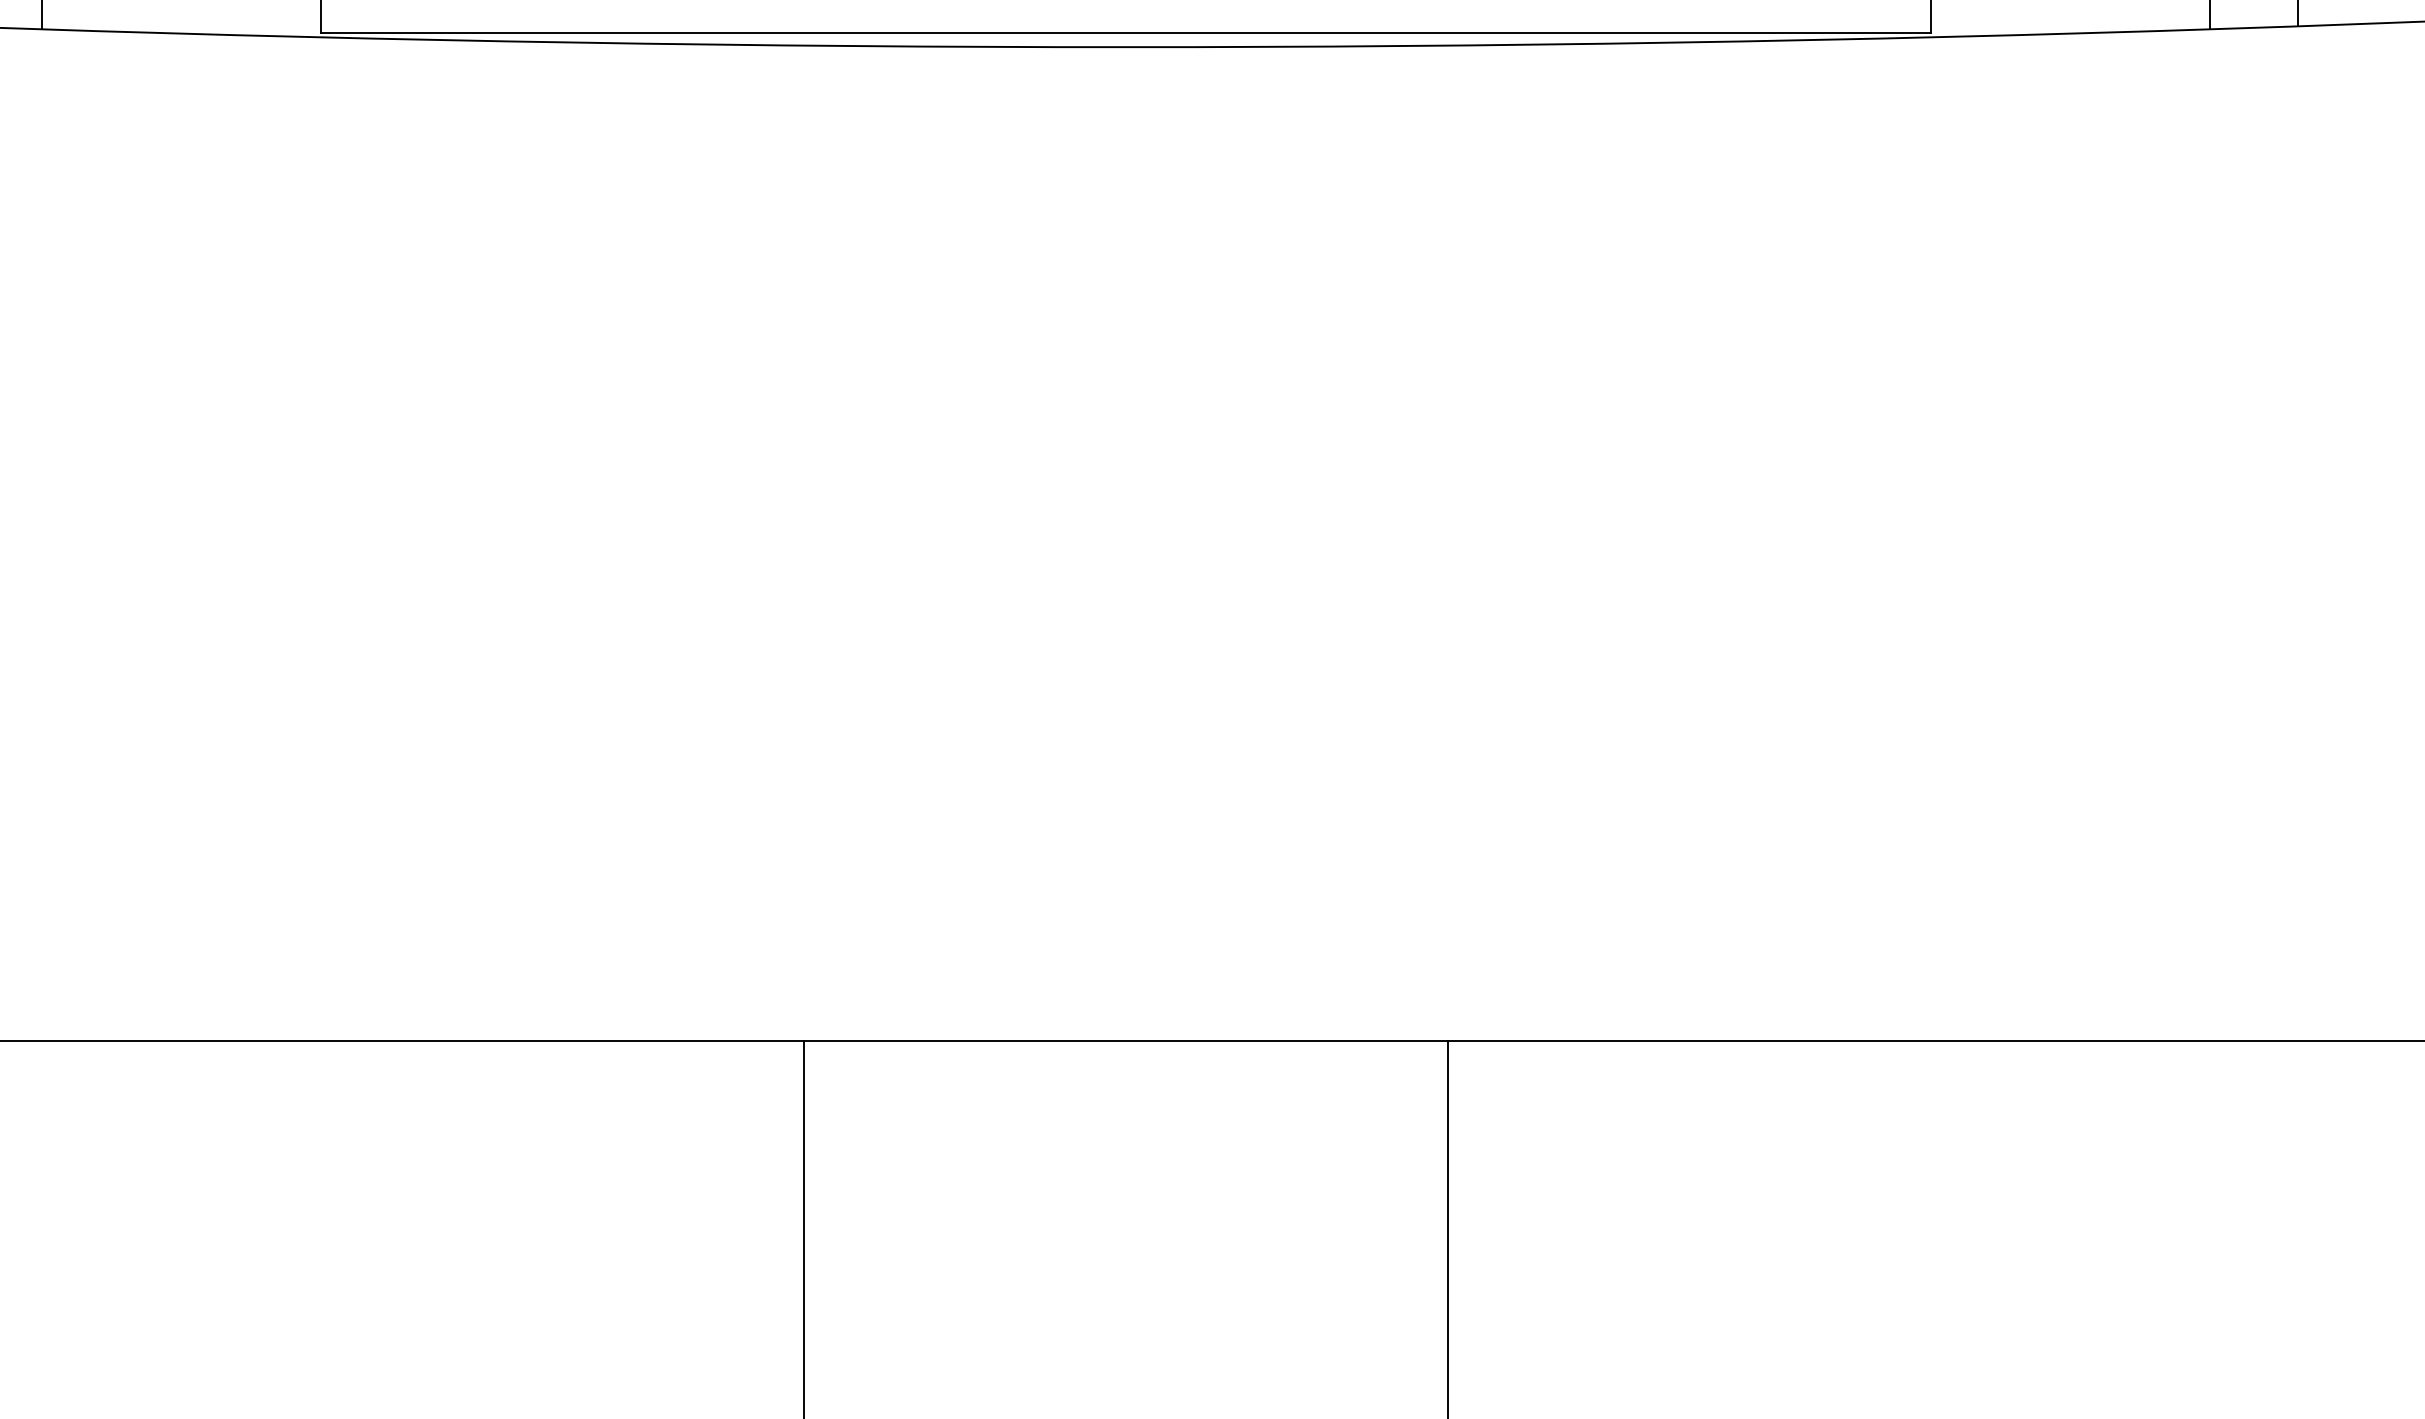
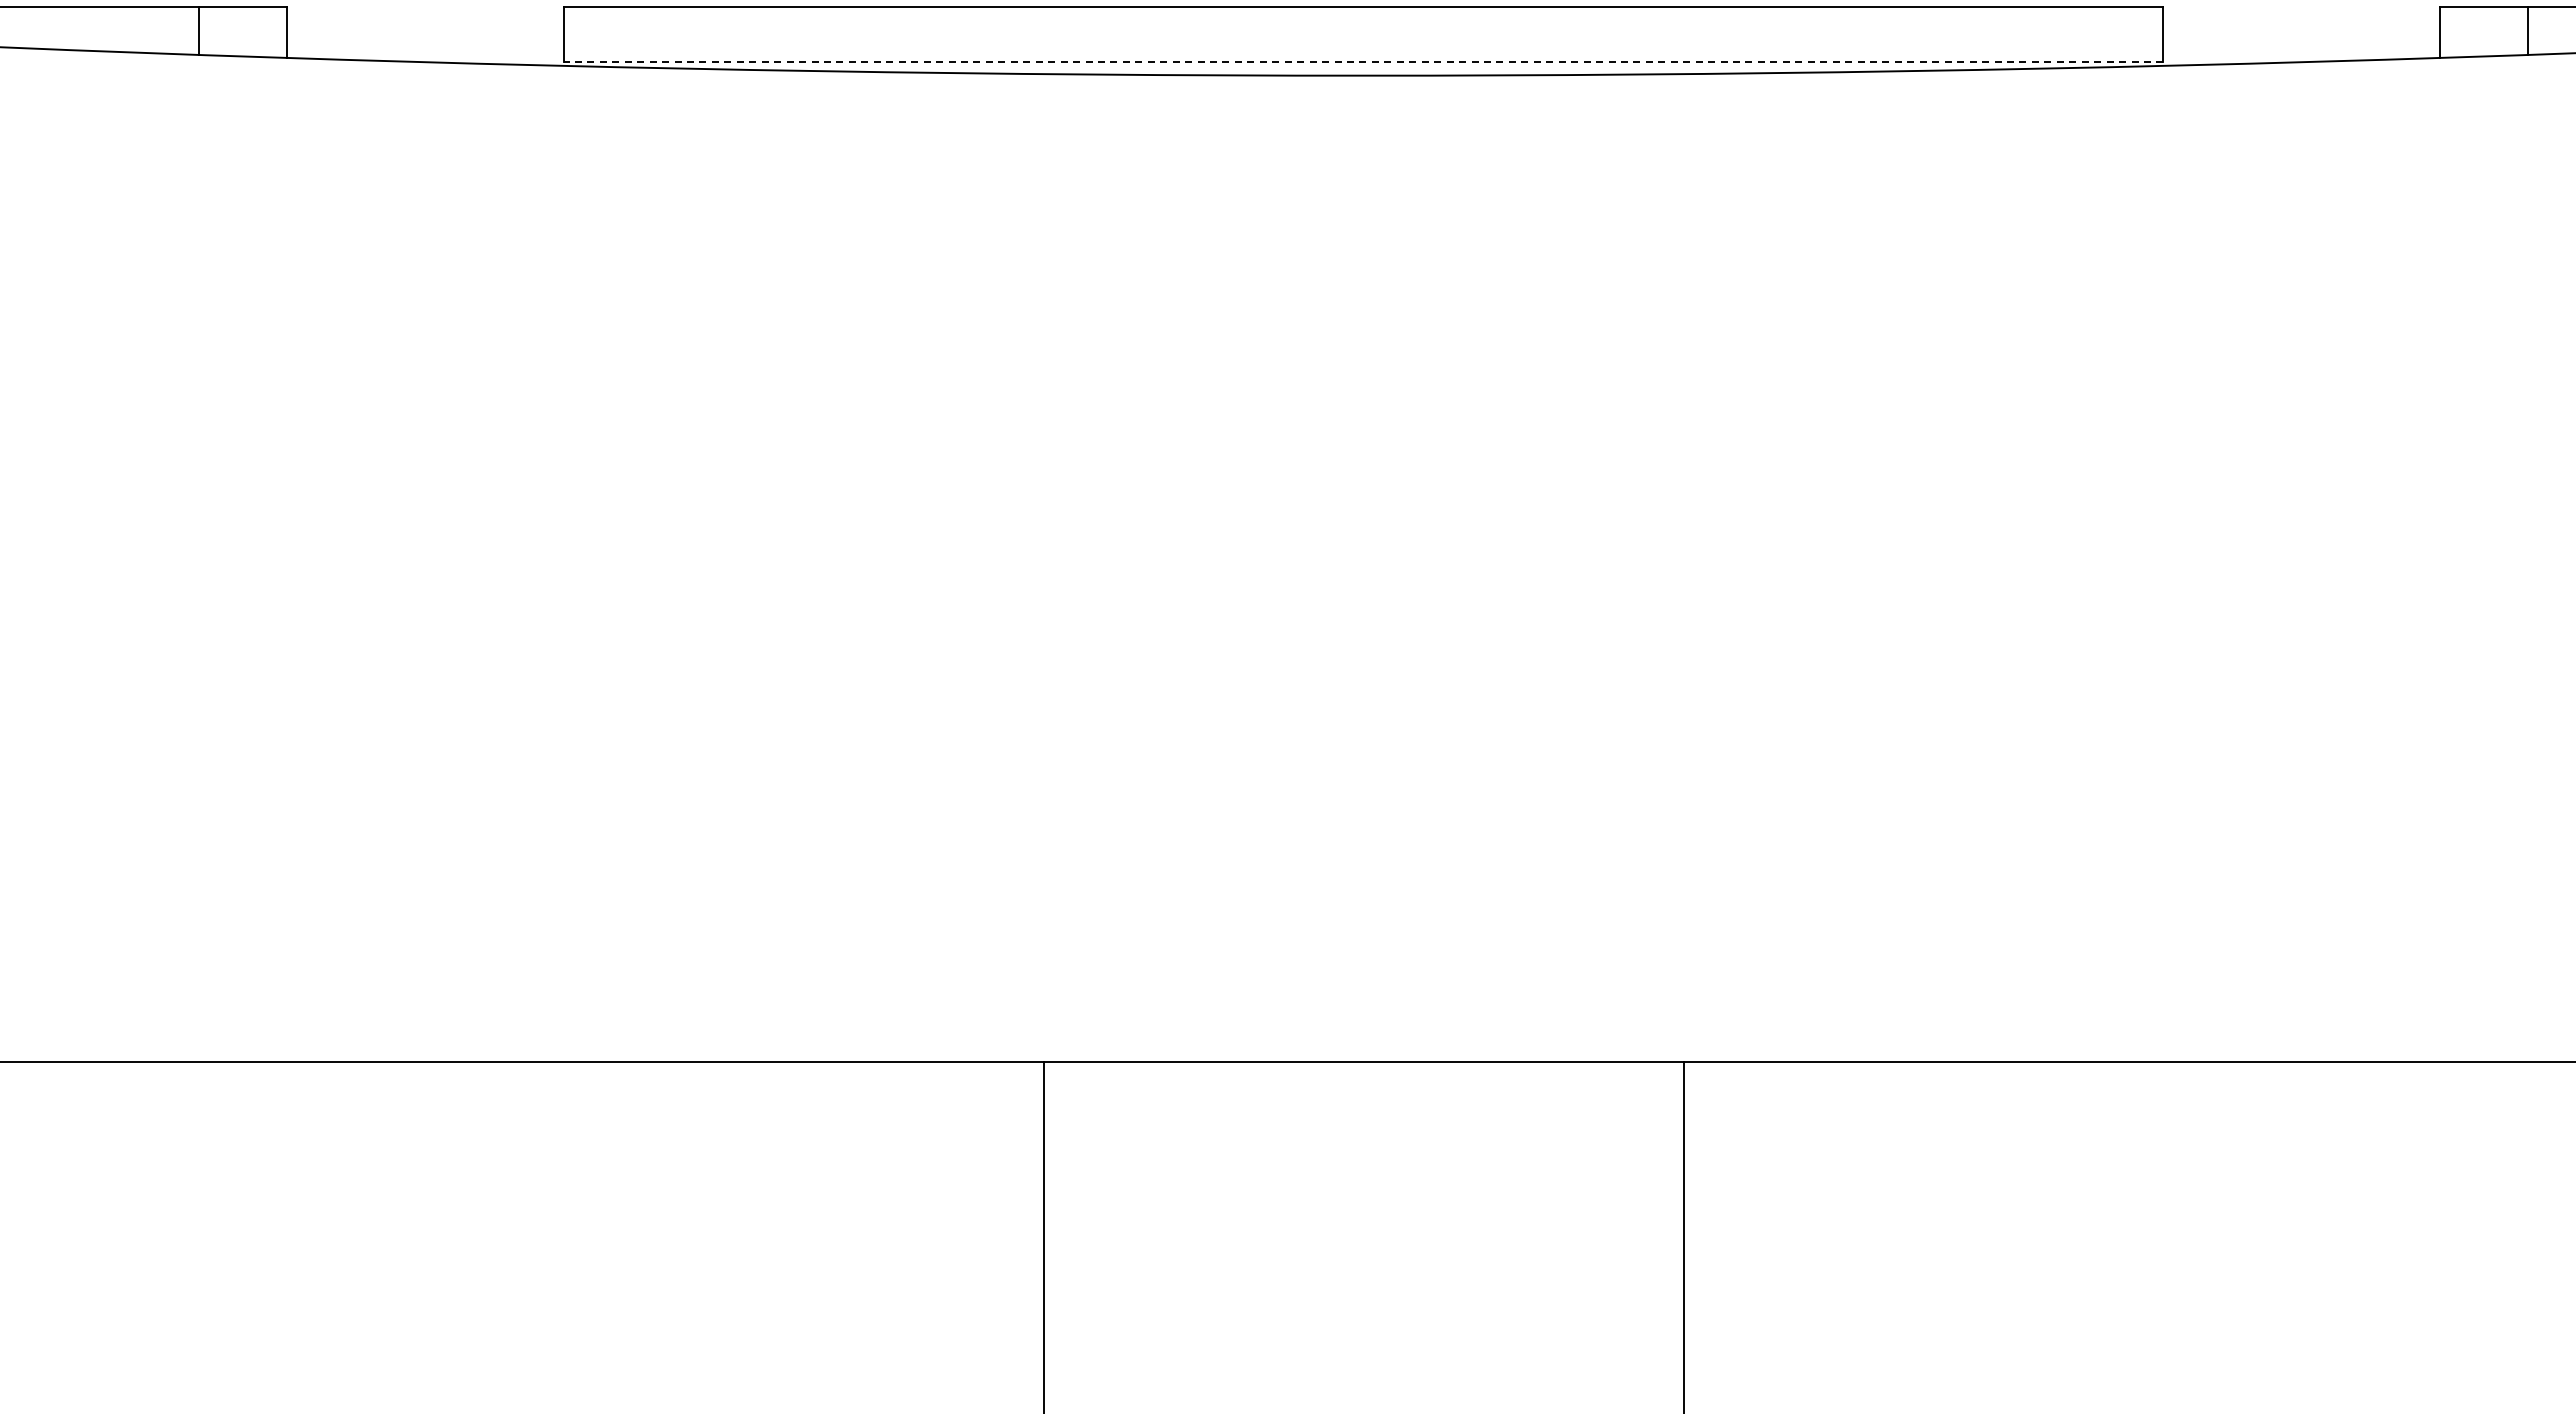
line: (1125, 32) -> (1363, 61), solid -> dashed

